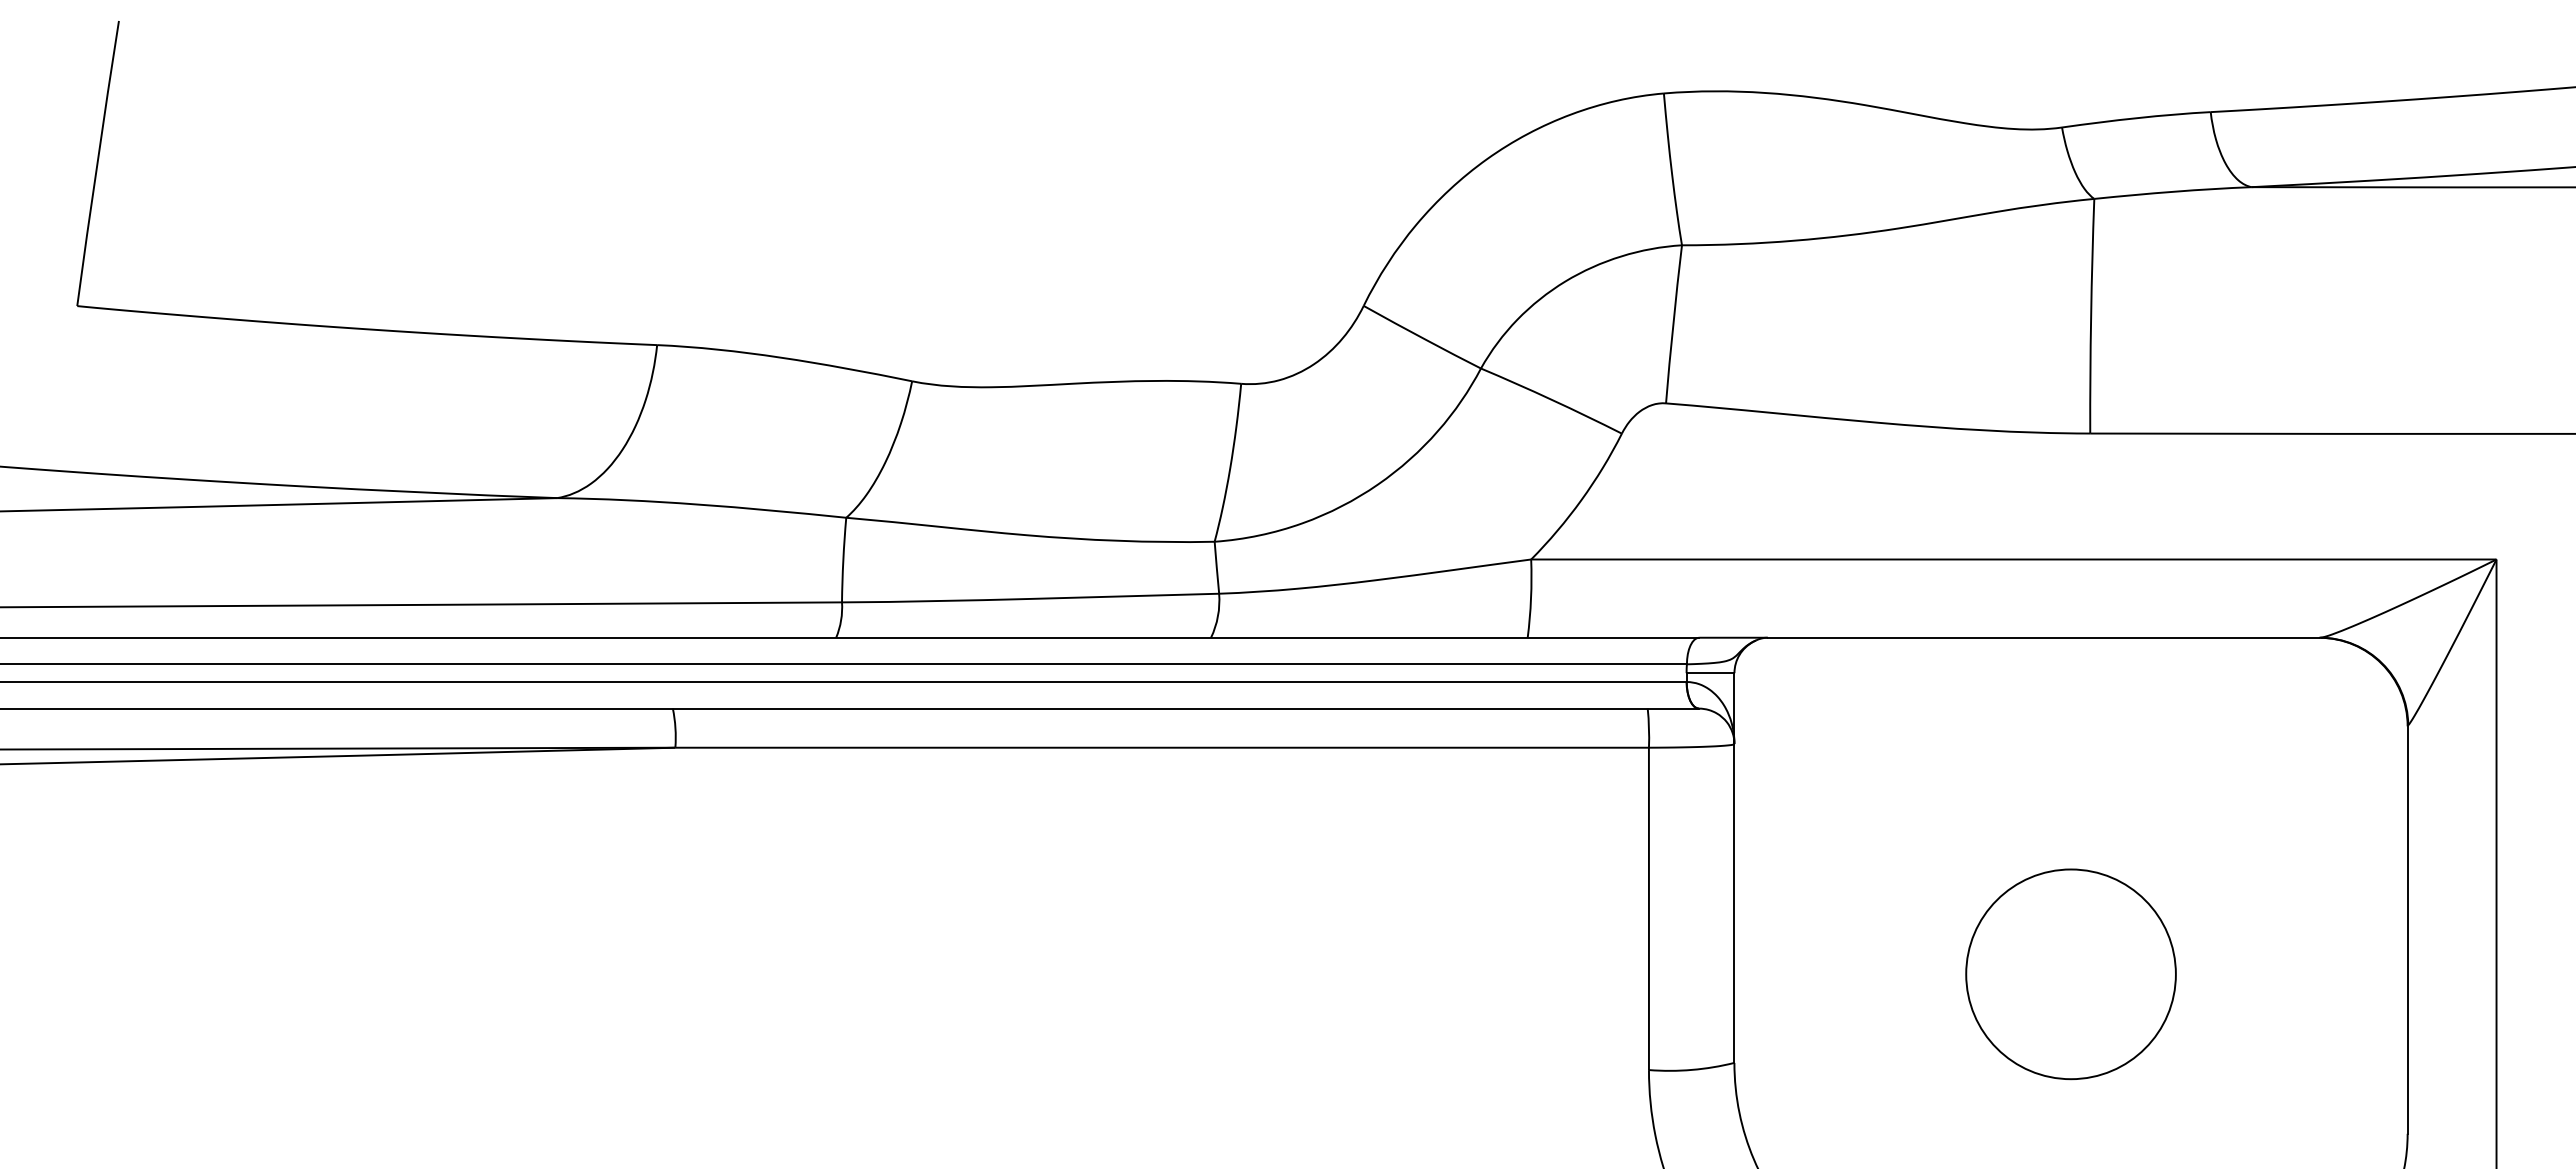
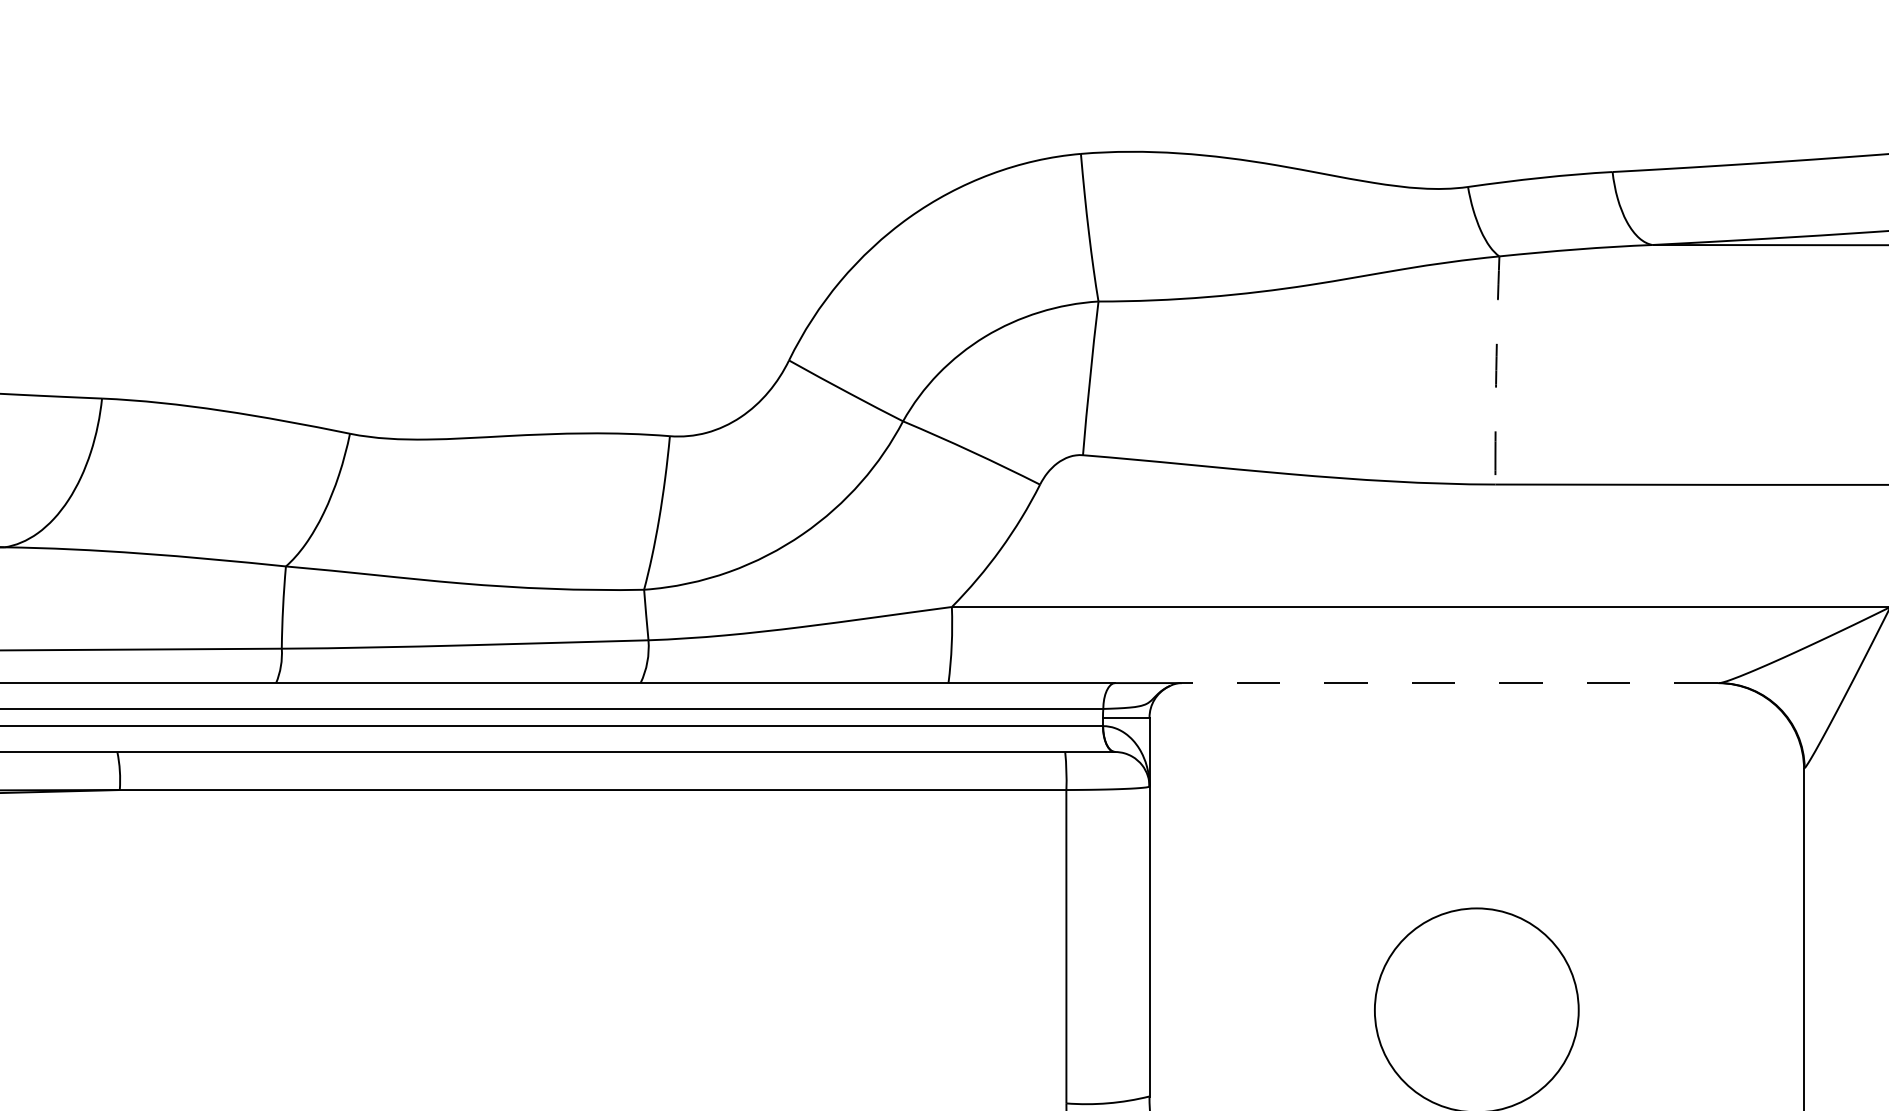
arc: (2091, 316) -> (1496, 370), solid -> dashed
line: (2043, 637) -> (1450, 682), solid -> dashed

